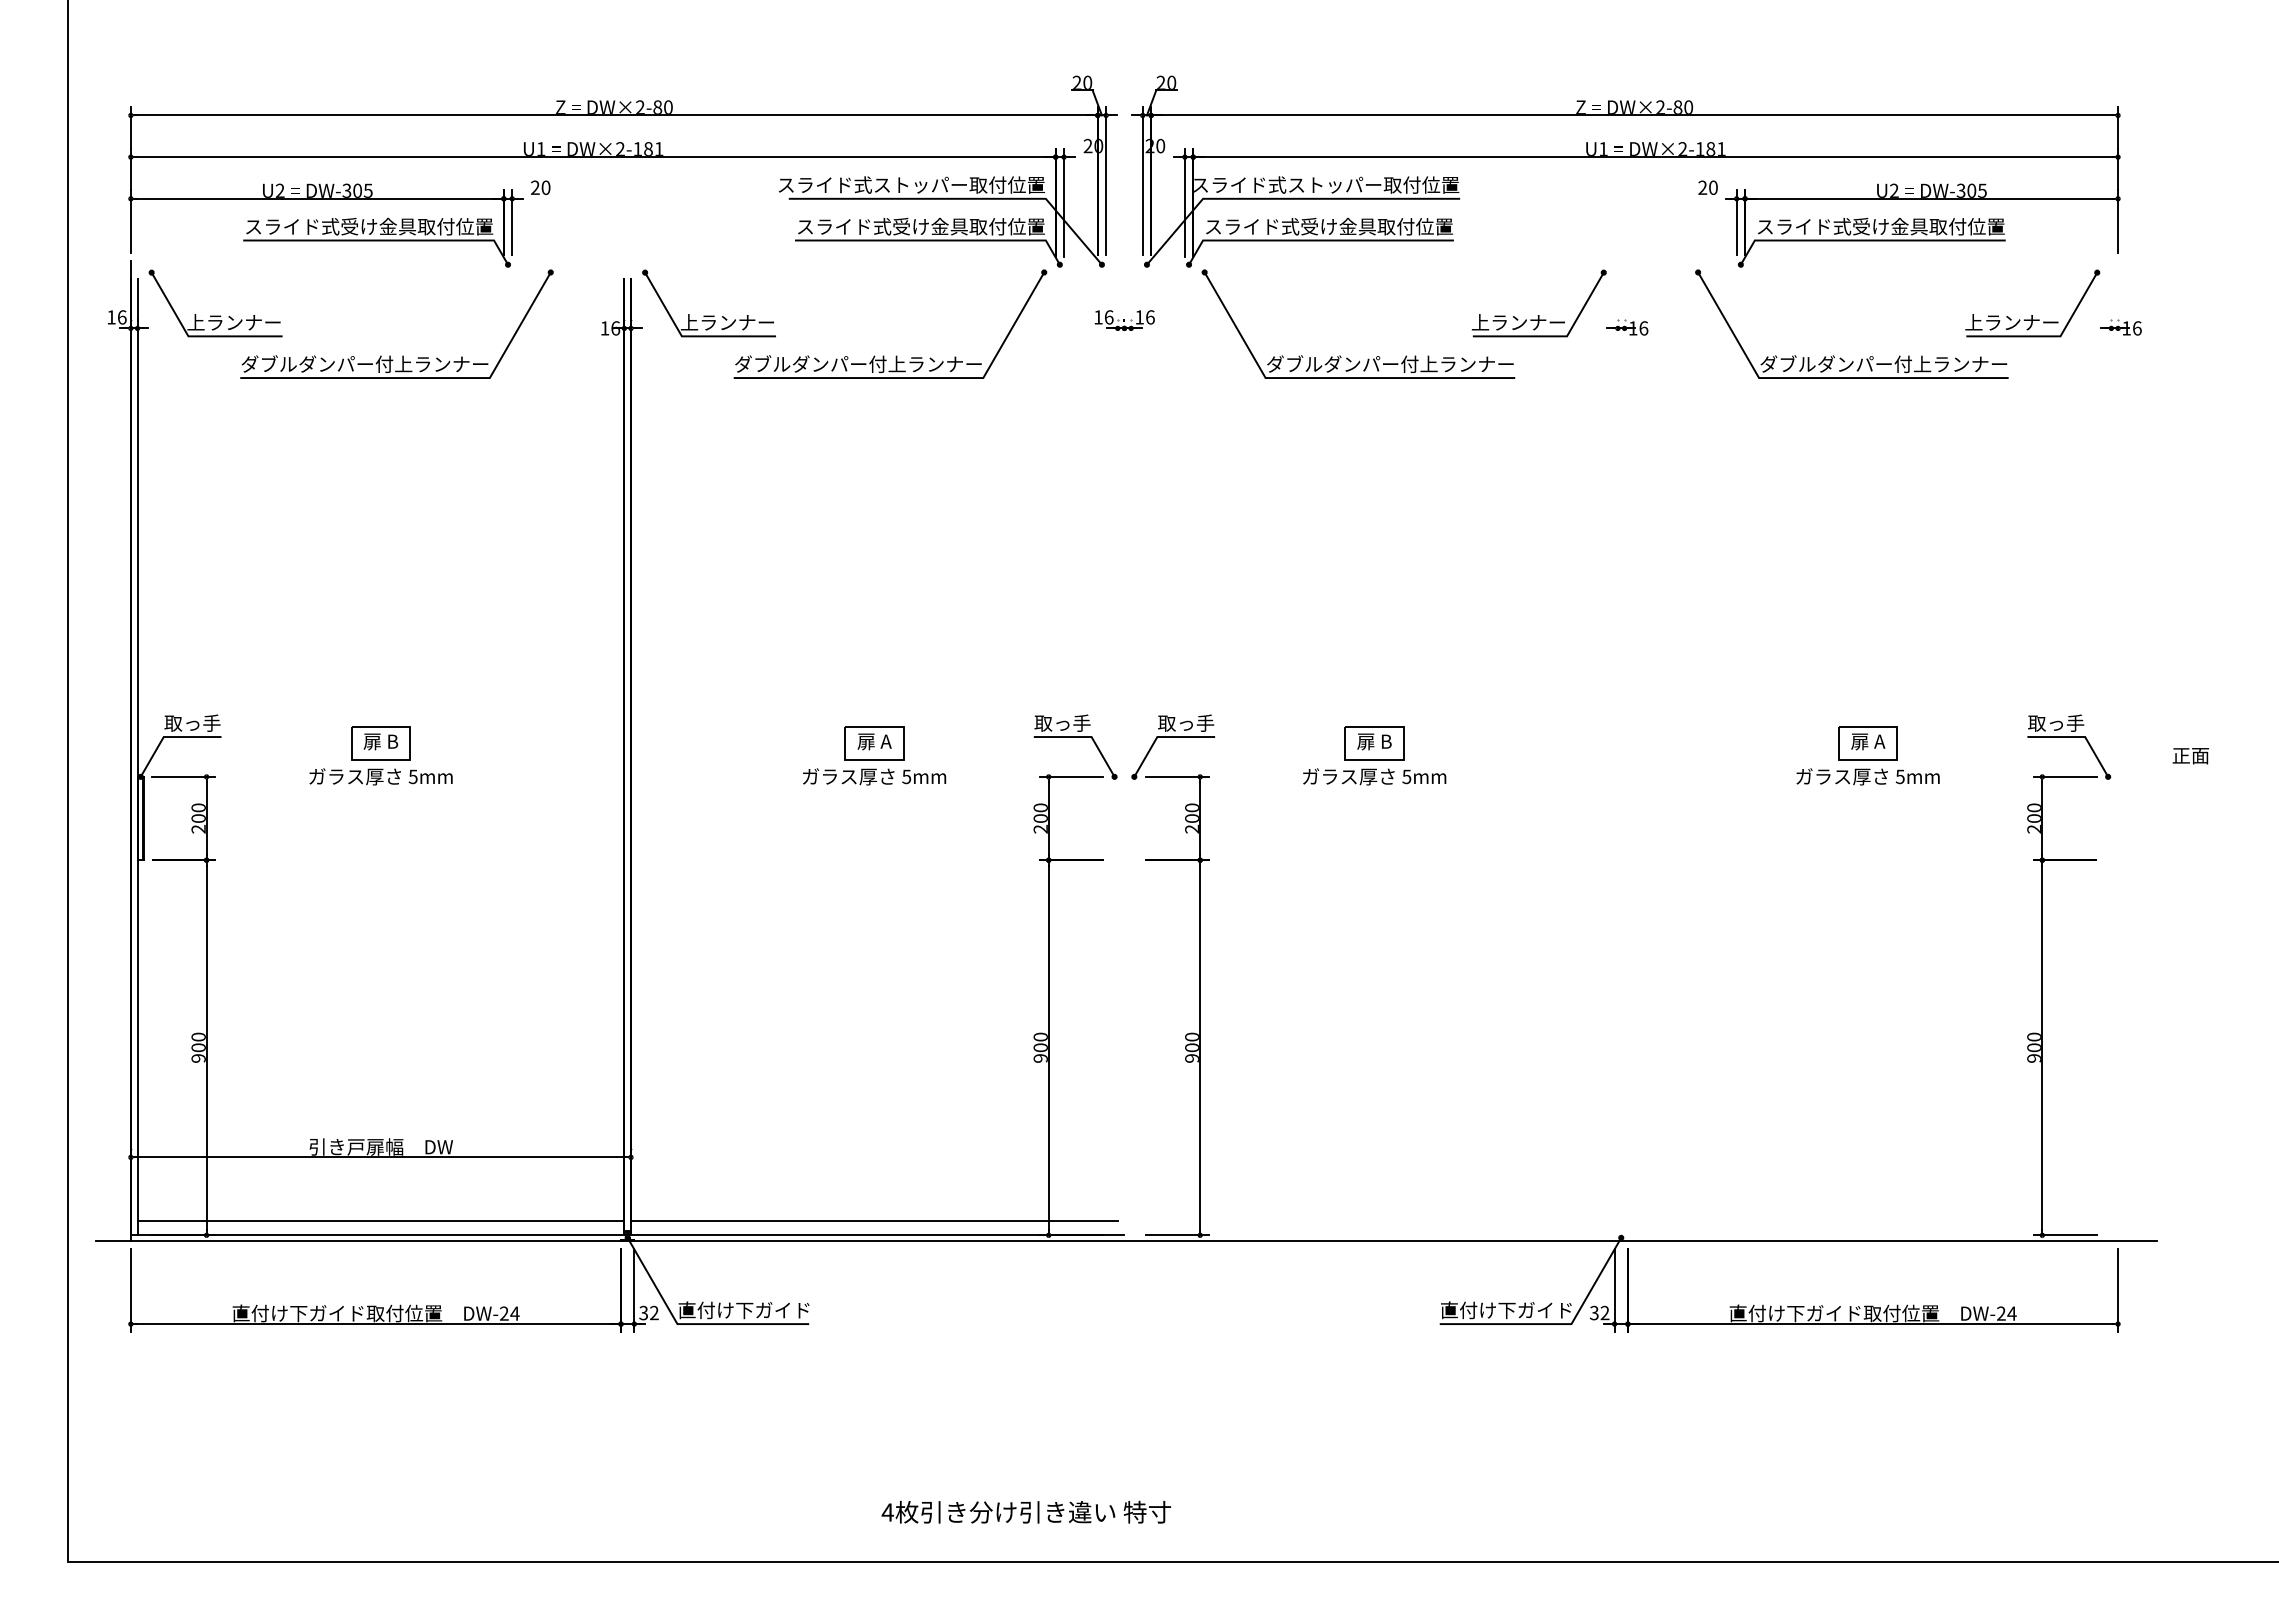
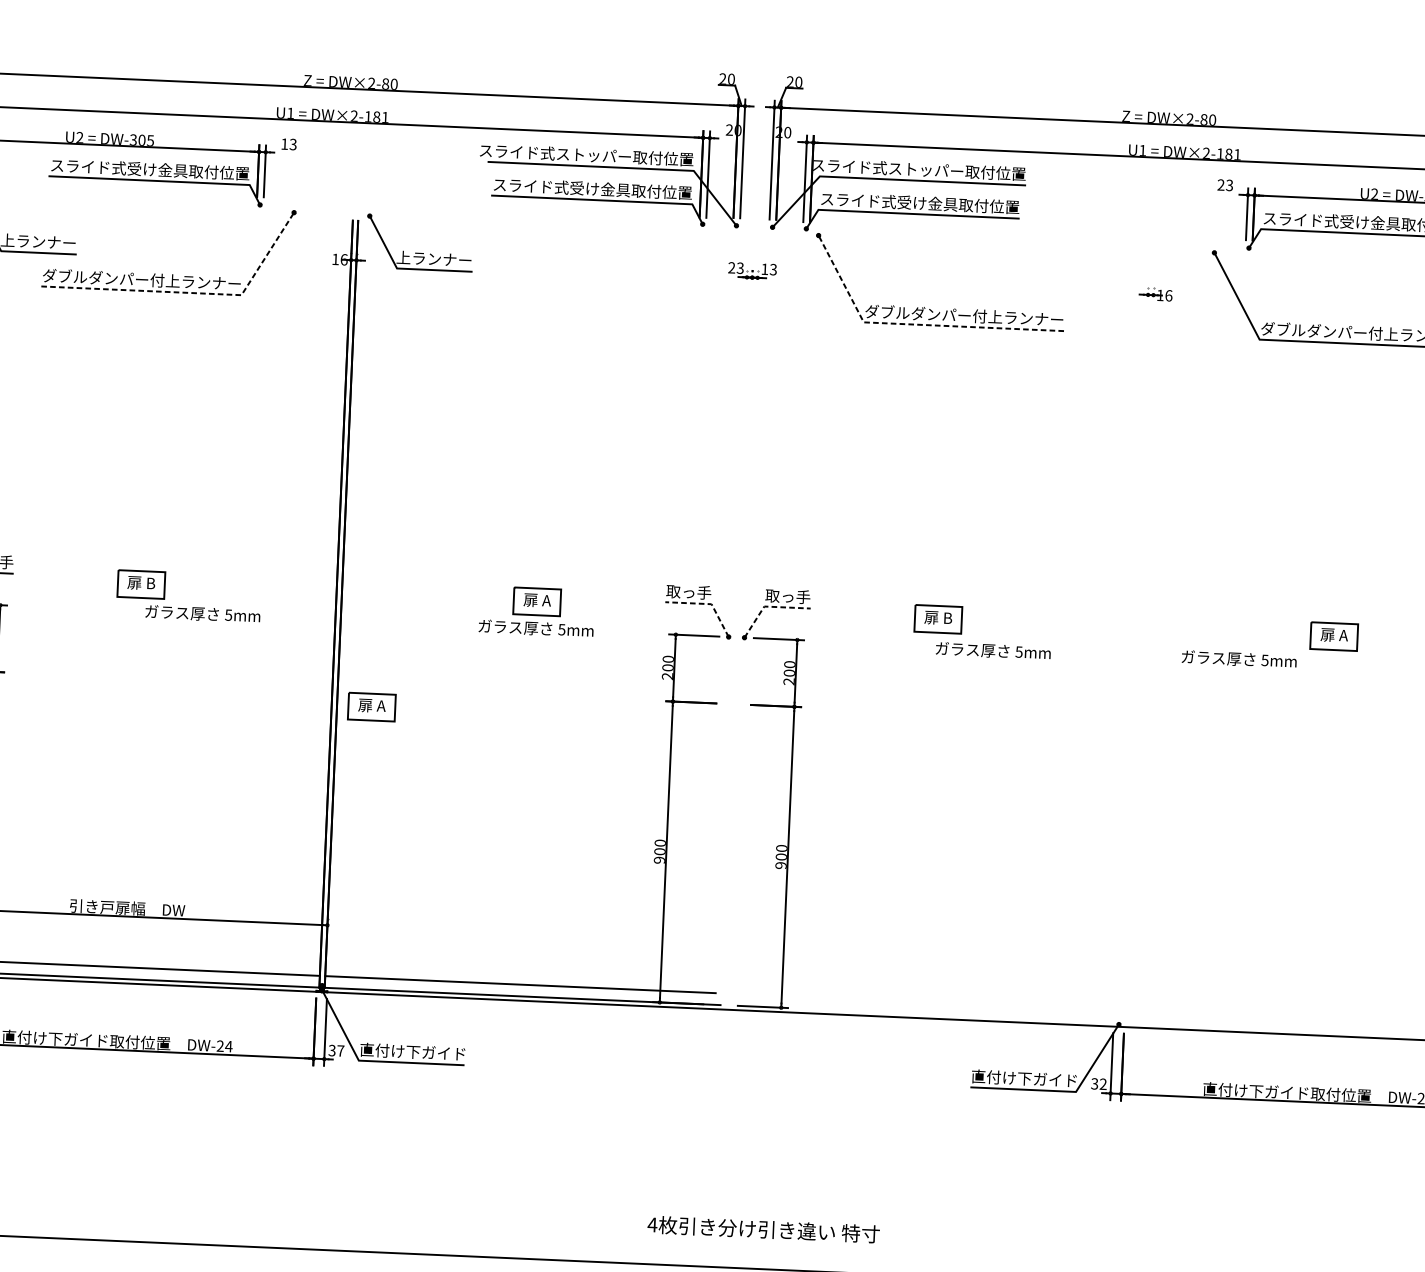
text: (540, 187) -> (288, 144), 20 -> 13
text: (1713, 187) -> (1229, 185), 20 -> 23
part: (1538, 315) -> (1084, 281), removed
text: (1103, 317) -> (735, 268), 16 -> 23
text: (1149, 317) -> (772, 269), 16 -> 13
part: (896, 355) -> (568, 291), removed
line: (426, 378) -> (190, 293), solid -> dashed
line: (1328, 378) -> (914, 324), solid -> dashed
line: (1086, 737) -> (707, 604), solid -> dashed
line: (1162, 737) -> (768, 607), solid -> dashed
text: (380, 776) -> (202, 613), moved
text: (1374, 776) -> (993, 650), moved
text: (1867, 776) -> (1238, 658), moved
part: (674, 883) -> (371, 707), added
text: (654, 1312) -> (340, 1050), 32 -> 37
text: (1025, 1511) -> (763, 1228), moved

